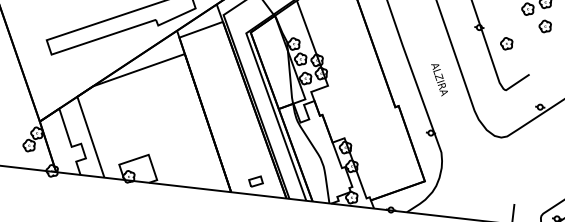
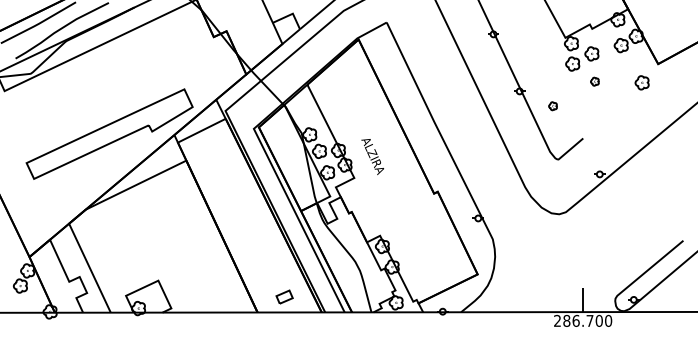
part: (544, 26) -> (594, 81), size x0.6
part: (506, 43) -> (552, 105), size x0.6
text: (438, 80) -> (372, 157), moved

